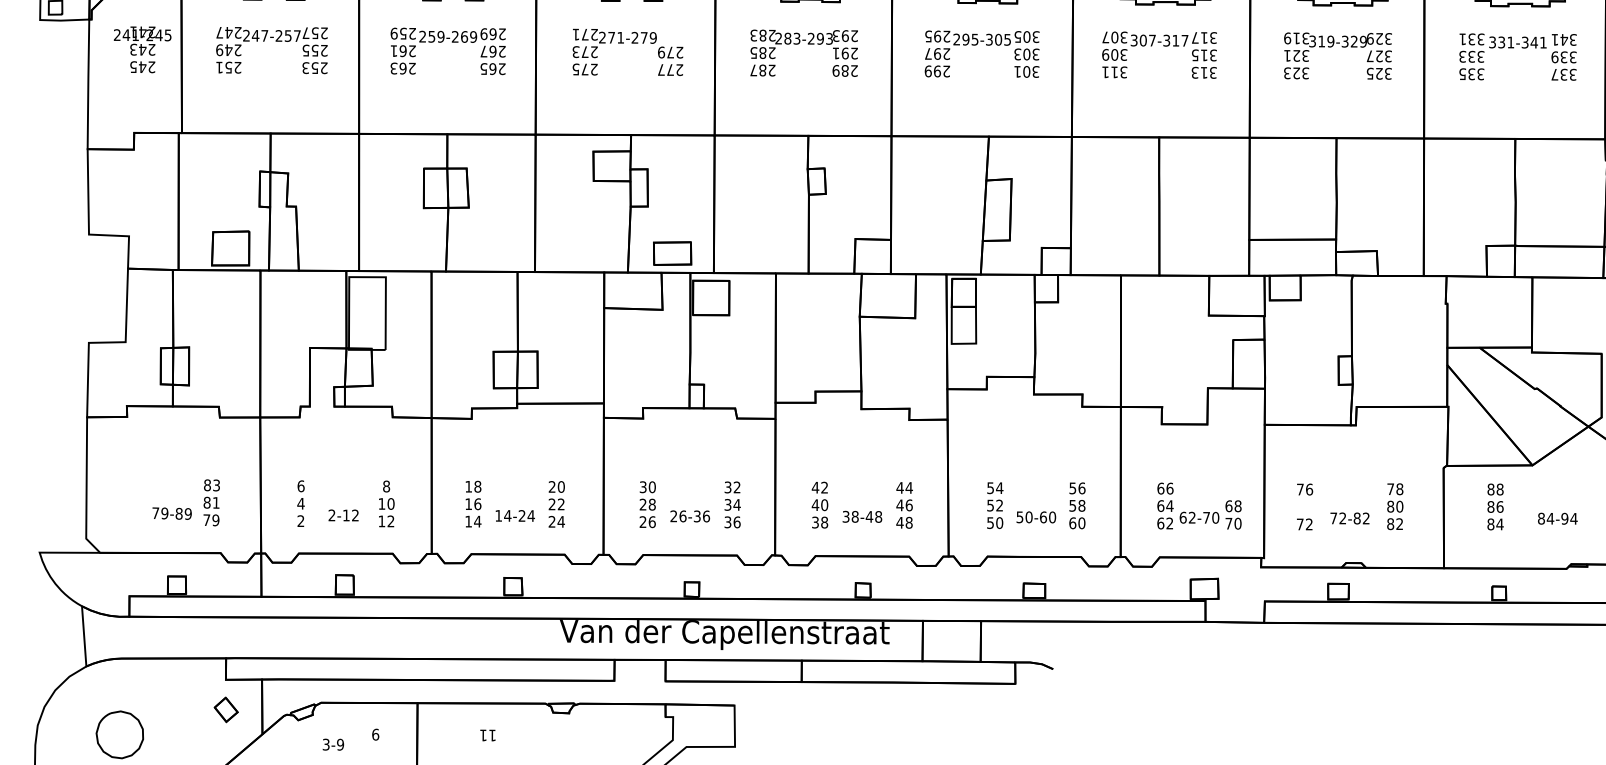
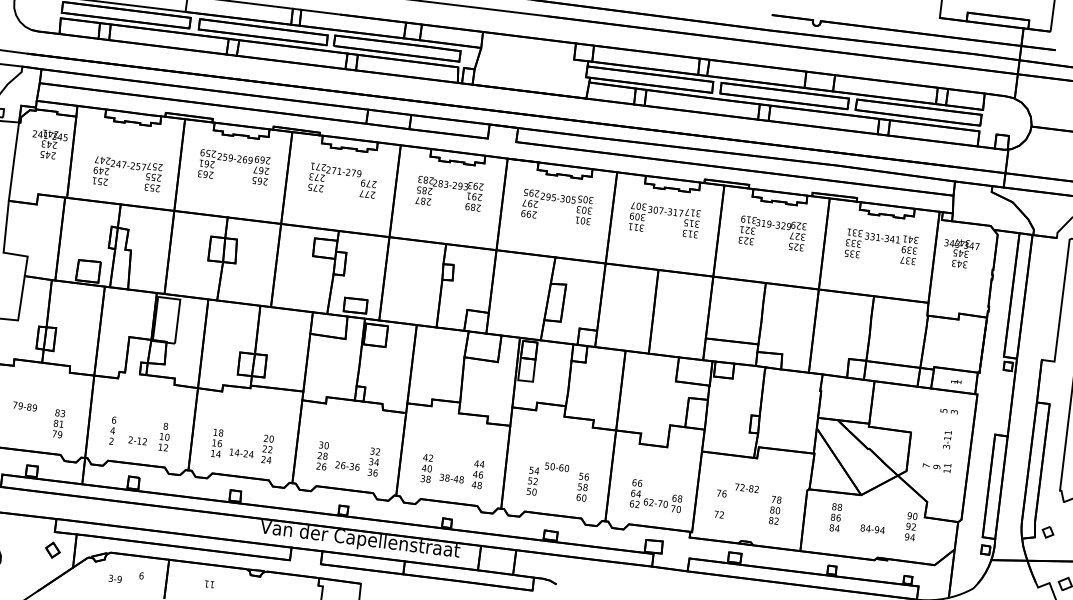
text: (272, 50) -> (127, 174), moved
text: (171, 513) -> (24, 406), moved
text: (1035, 517) -> (556, 467), moved
text: (1349, 518) -> (746, 488), moved

